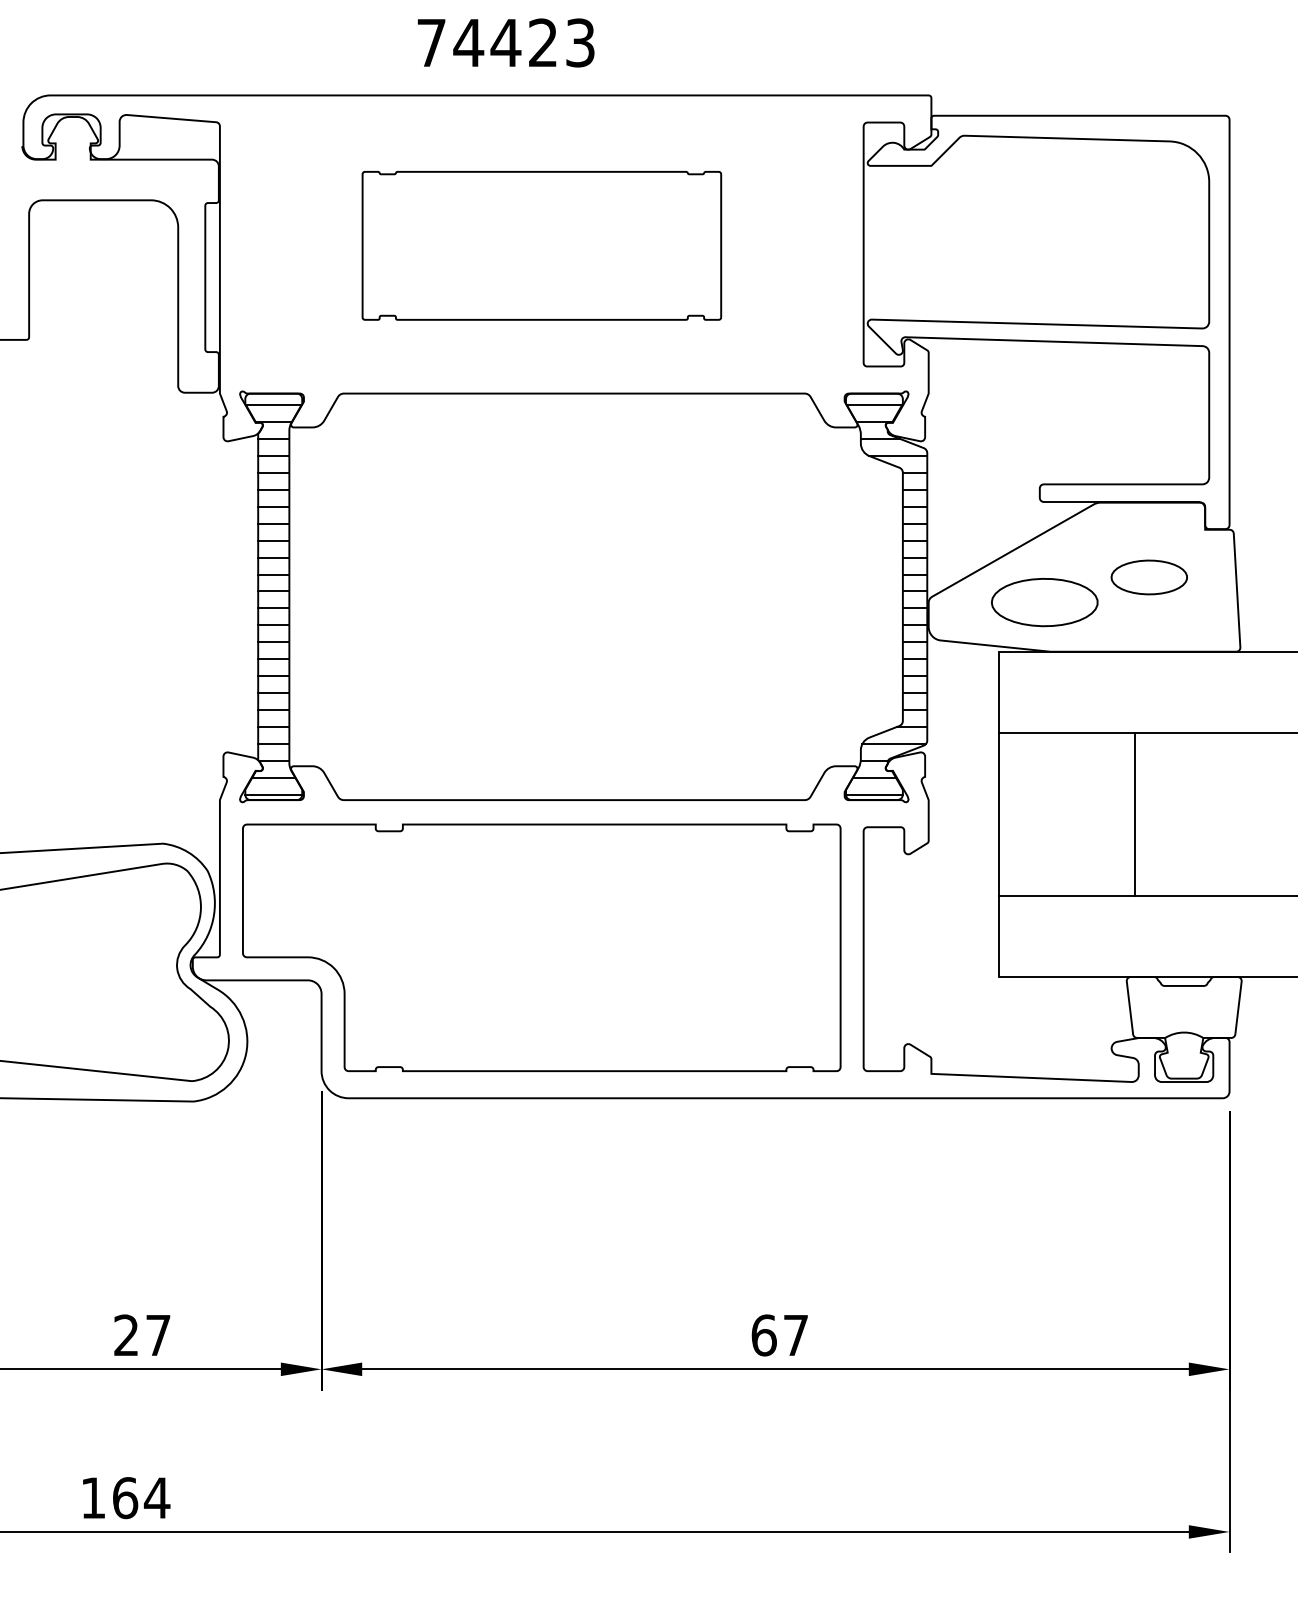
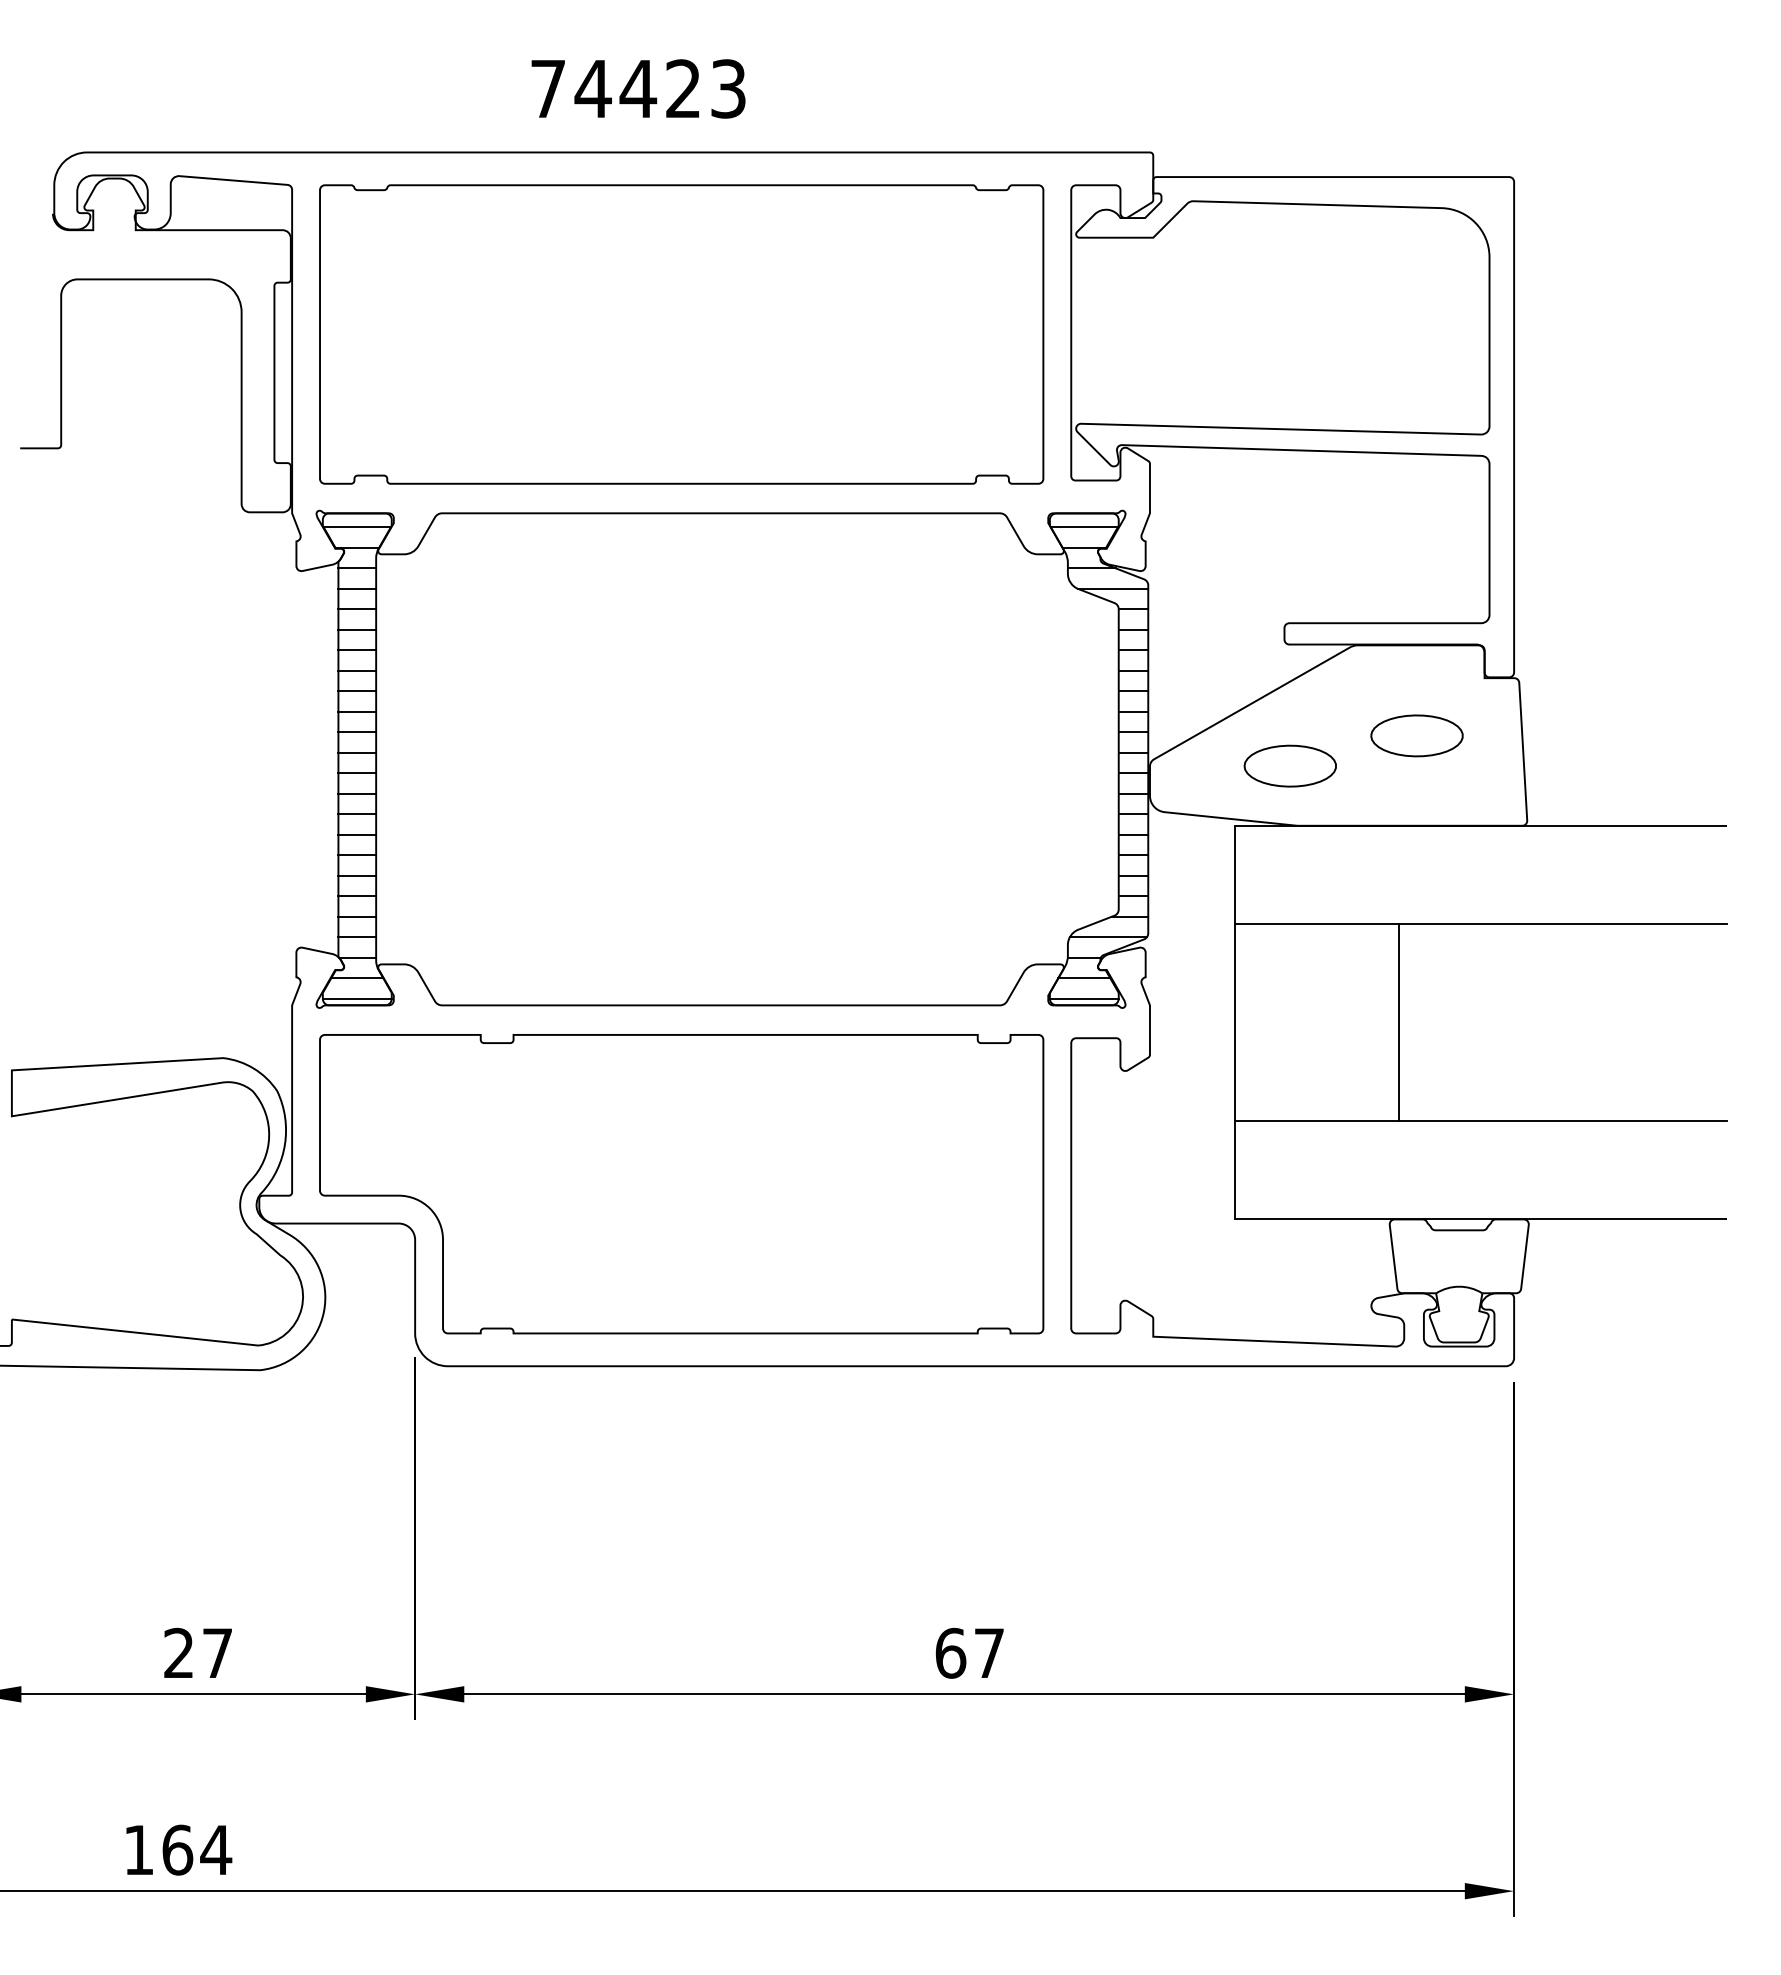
part: (541, 245) -> (681, 334), size x1.67
part: (1043, 601) -> (1289, 765), size x0.71

